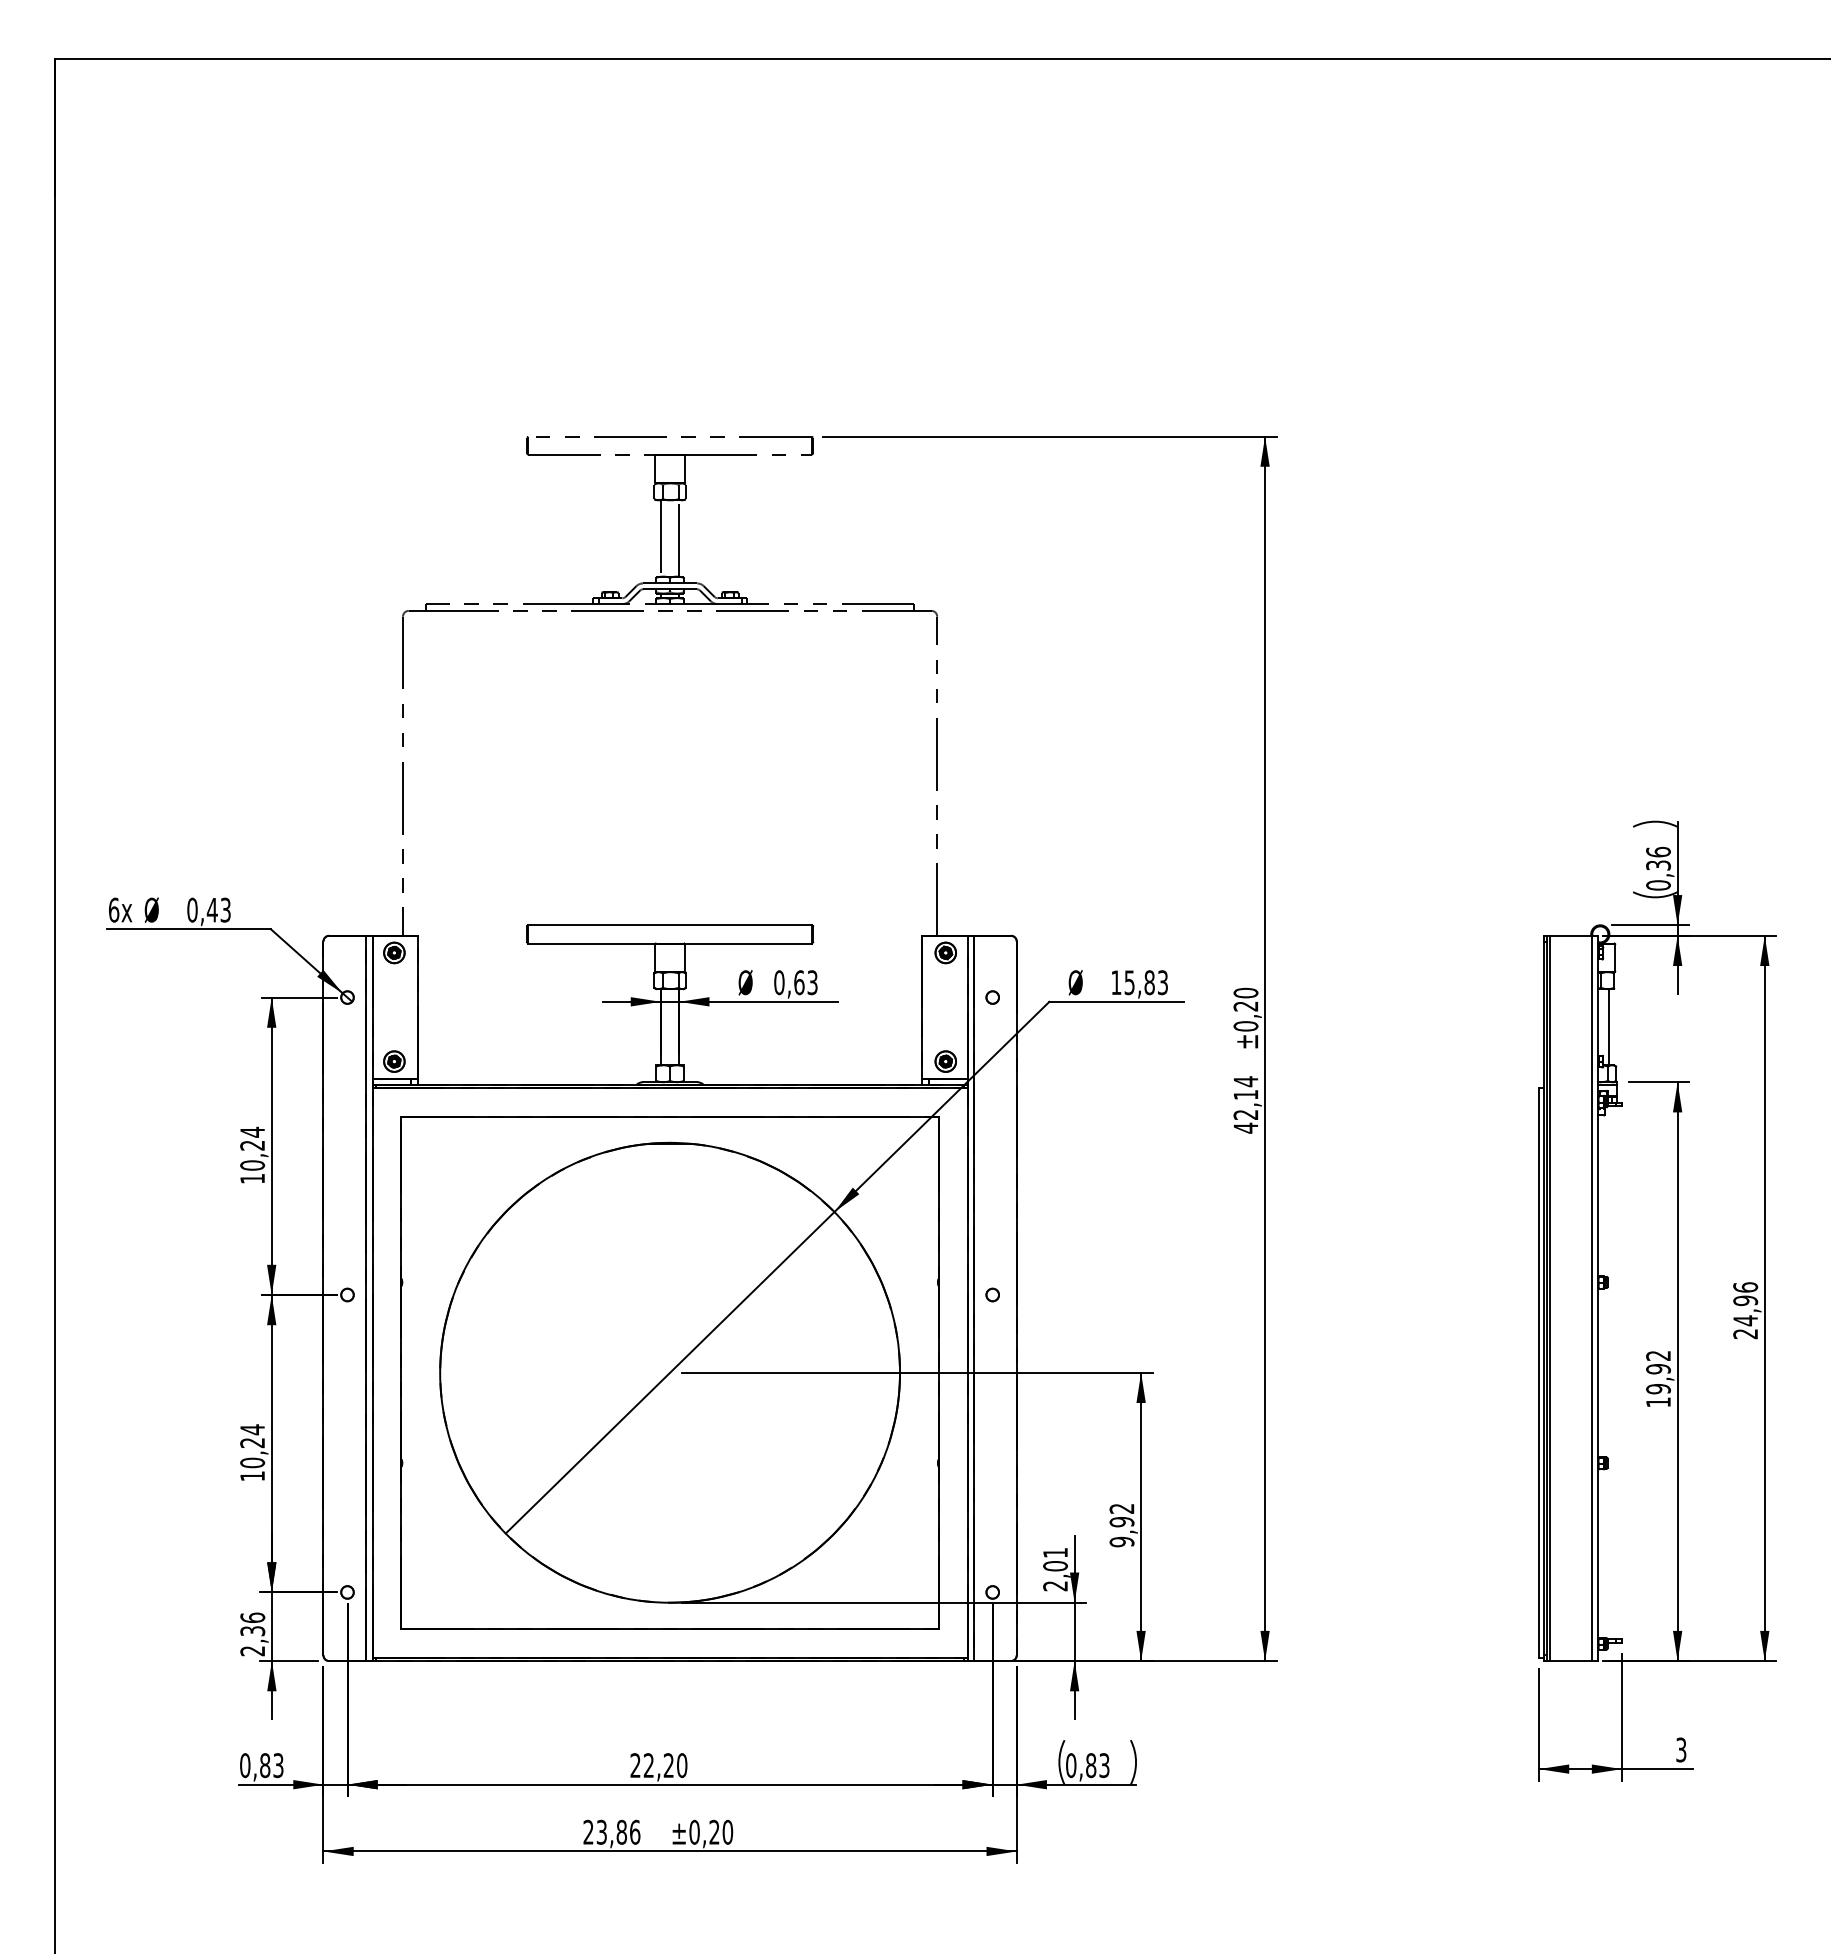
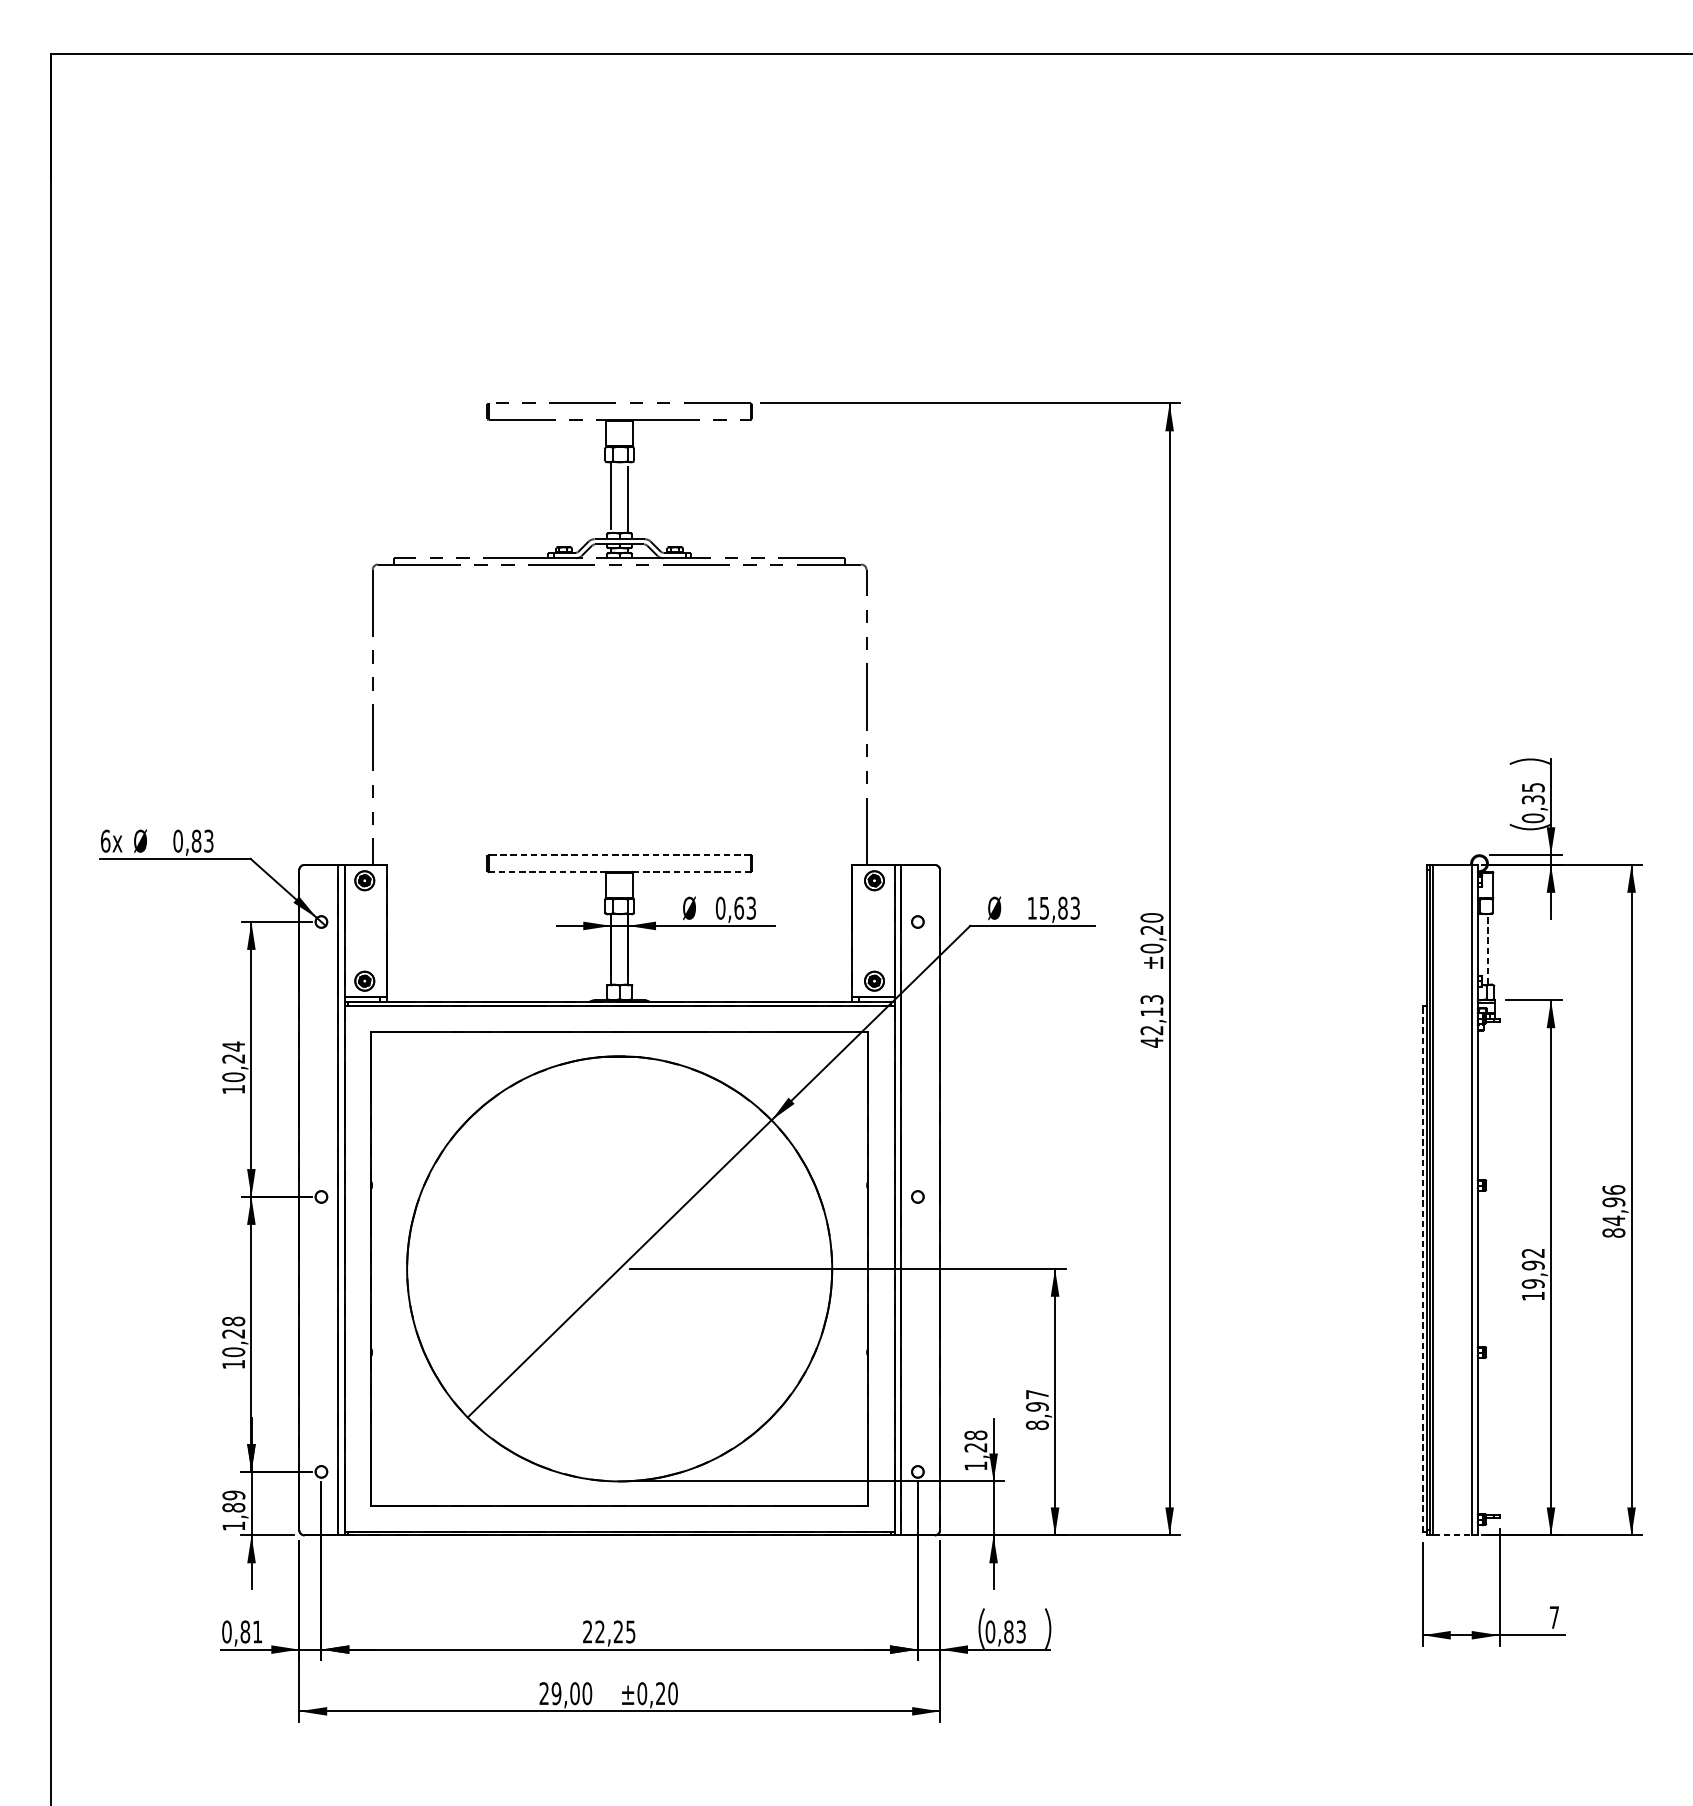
text: (1658, 851) -> (1533, 786), 0,36 -> 0,35
text: (211, 909) -> (195, 840), 0,43 -> 0,83
line: (670, 925) -> (620, 855), solid -> dashed
line: (592, 943) -> (547, 872), solid -> dashed
line: (748, 943) -> (692, 872), solid -> dashed
line: (1609, 1026) -> (1488, 948), solid -> dashed
text: (1245, 1081) -> (1151, 999), 42,14 -> 42,13
text: (1745, 1333) -> (1613, 1232), 24,96 -> 84,96
line: (1538, 1372) -> (1422, 1268), solid -> dashed
text: (252, 1429) -> (233, 1321), 10,24 -> 10,28
text: (1121, 1525) -> (1036, 1410), 9,92 -> 8,97
text: (1055, 1569) -> (975, 1450), 2,01 -> 1,28
text: (252, 1634) -> (233, 1510), 2,36 -> 1,89
line: (1571, 1661) -> (1452, 1535), solid -> dashed
text: (1681, 1749) -> (1554, 1617), 3 -> 7
text: (278, 1765) -> (257, 1631), 0,83 -> 0,81
text: (682, 1765) -> (631, 1631), 22,20 -> 22,25
text: (618, 1831) -> (571, 1692), 23,86 -> 29,00

